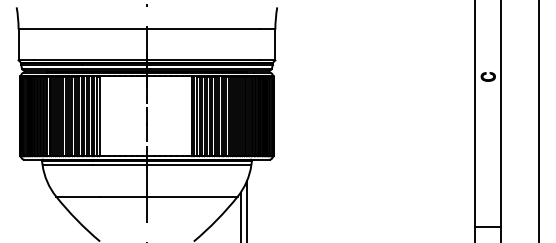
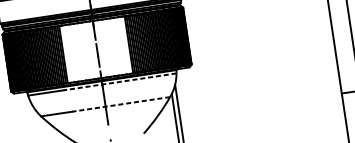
line: (171, 165) -> (119, 82), solid -> dashed
line: (168, 196) -> (120, 104), solid -> dashed

